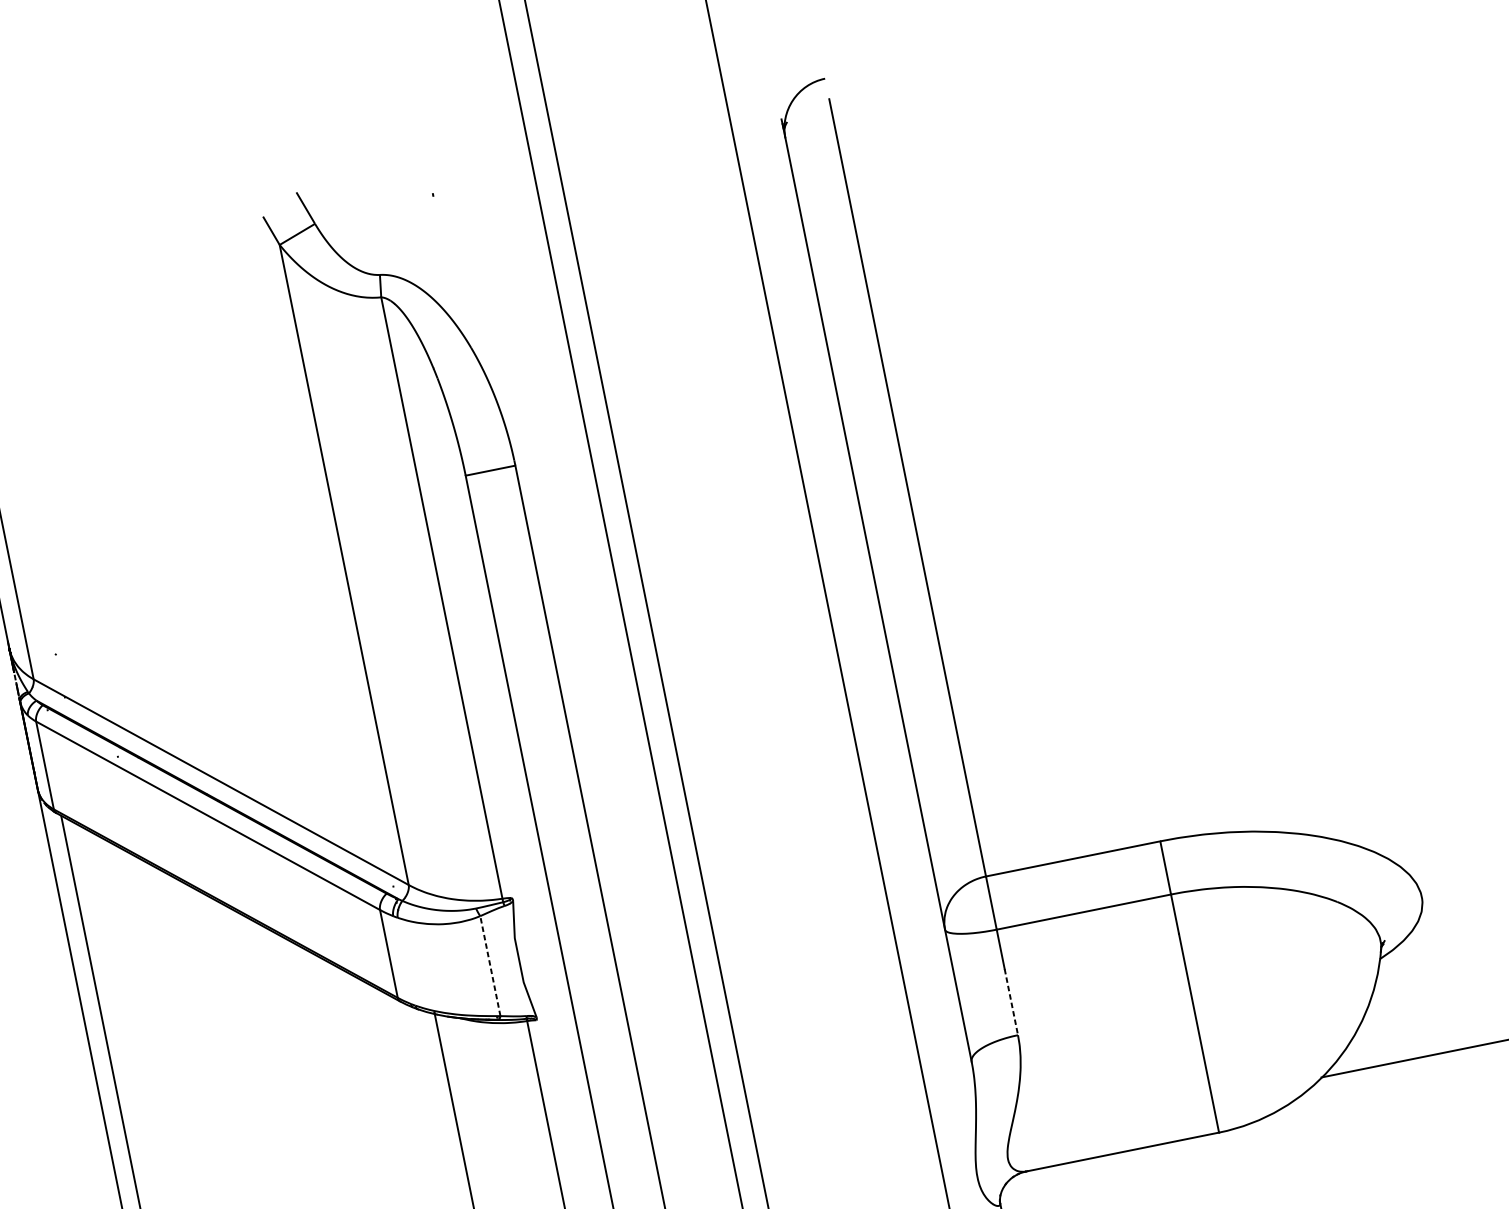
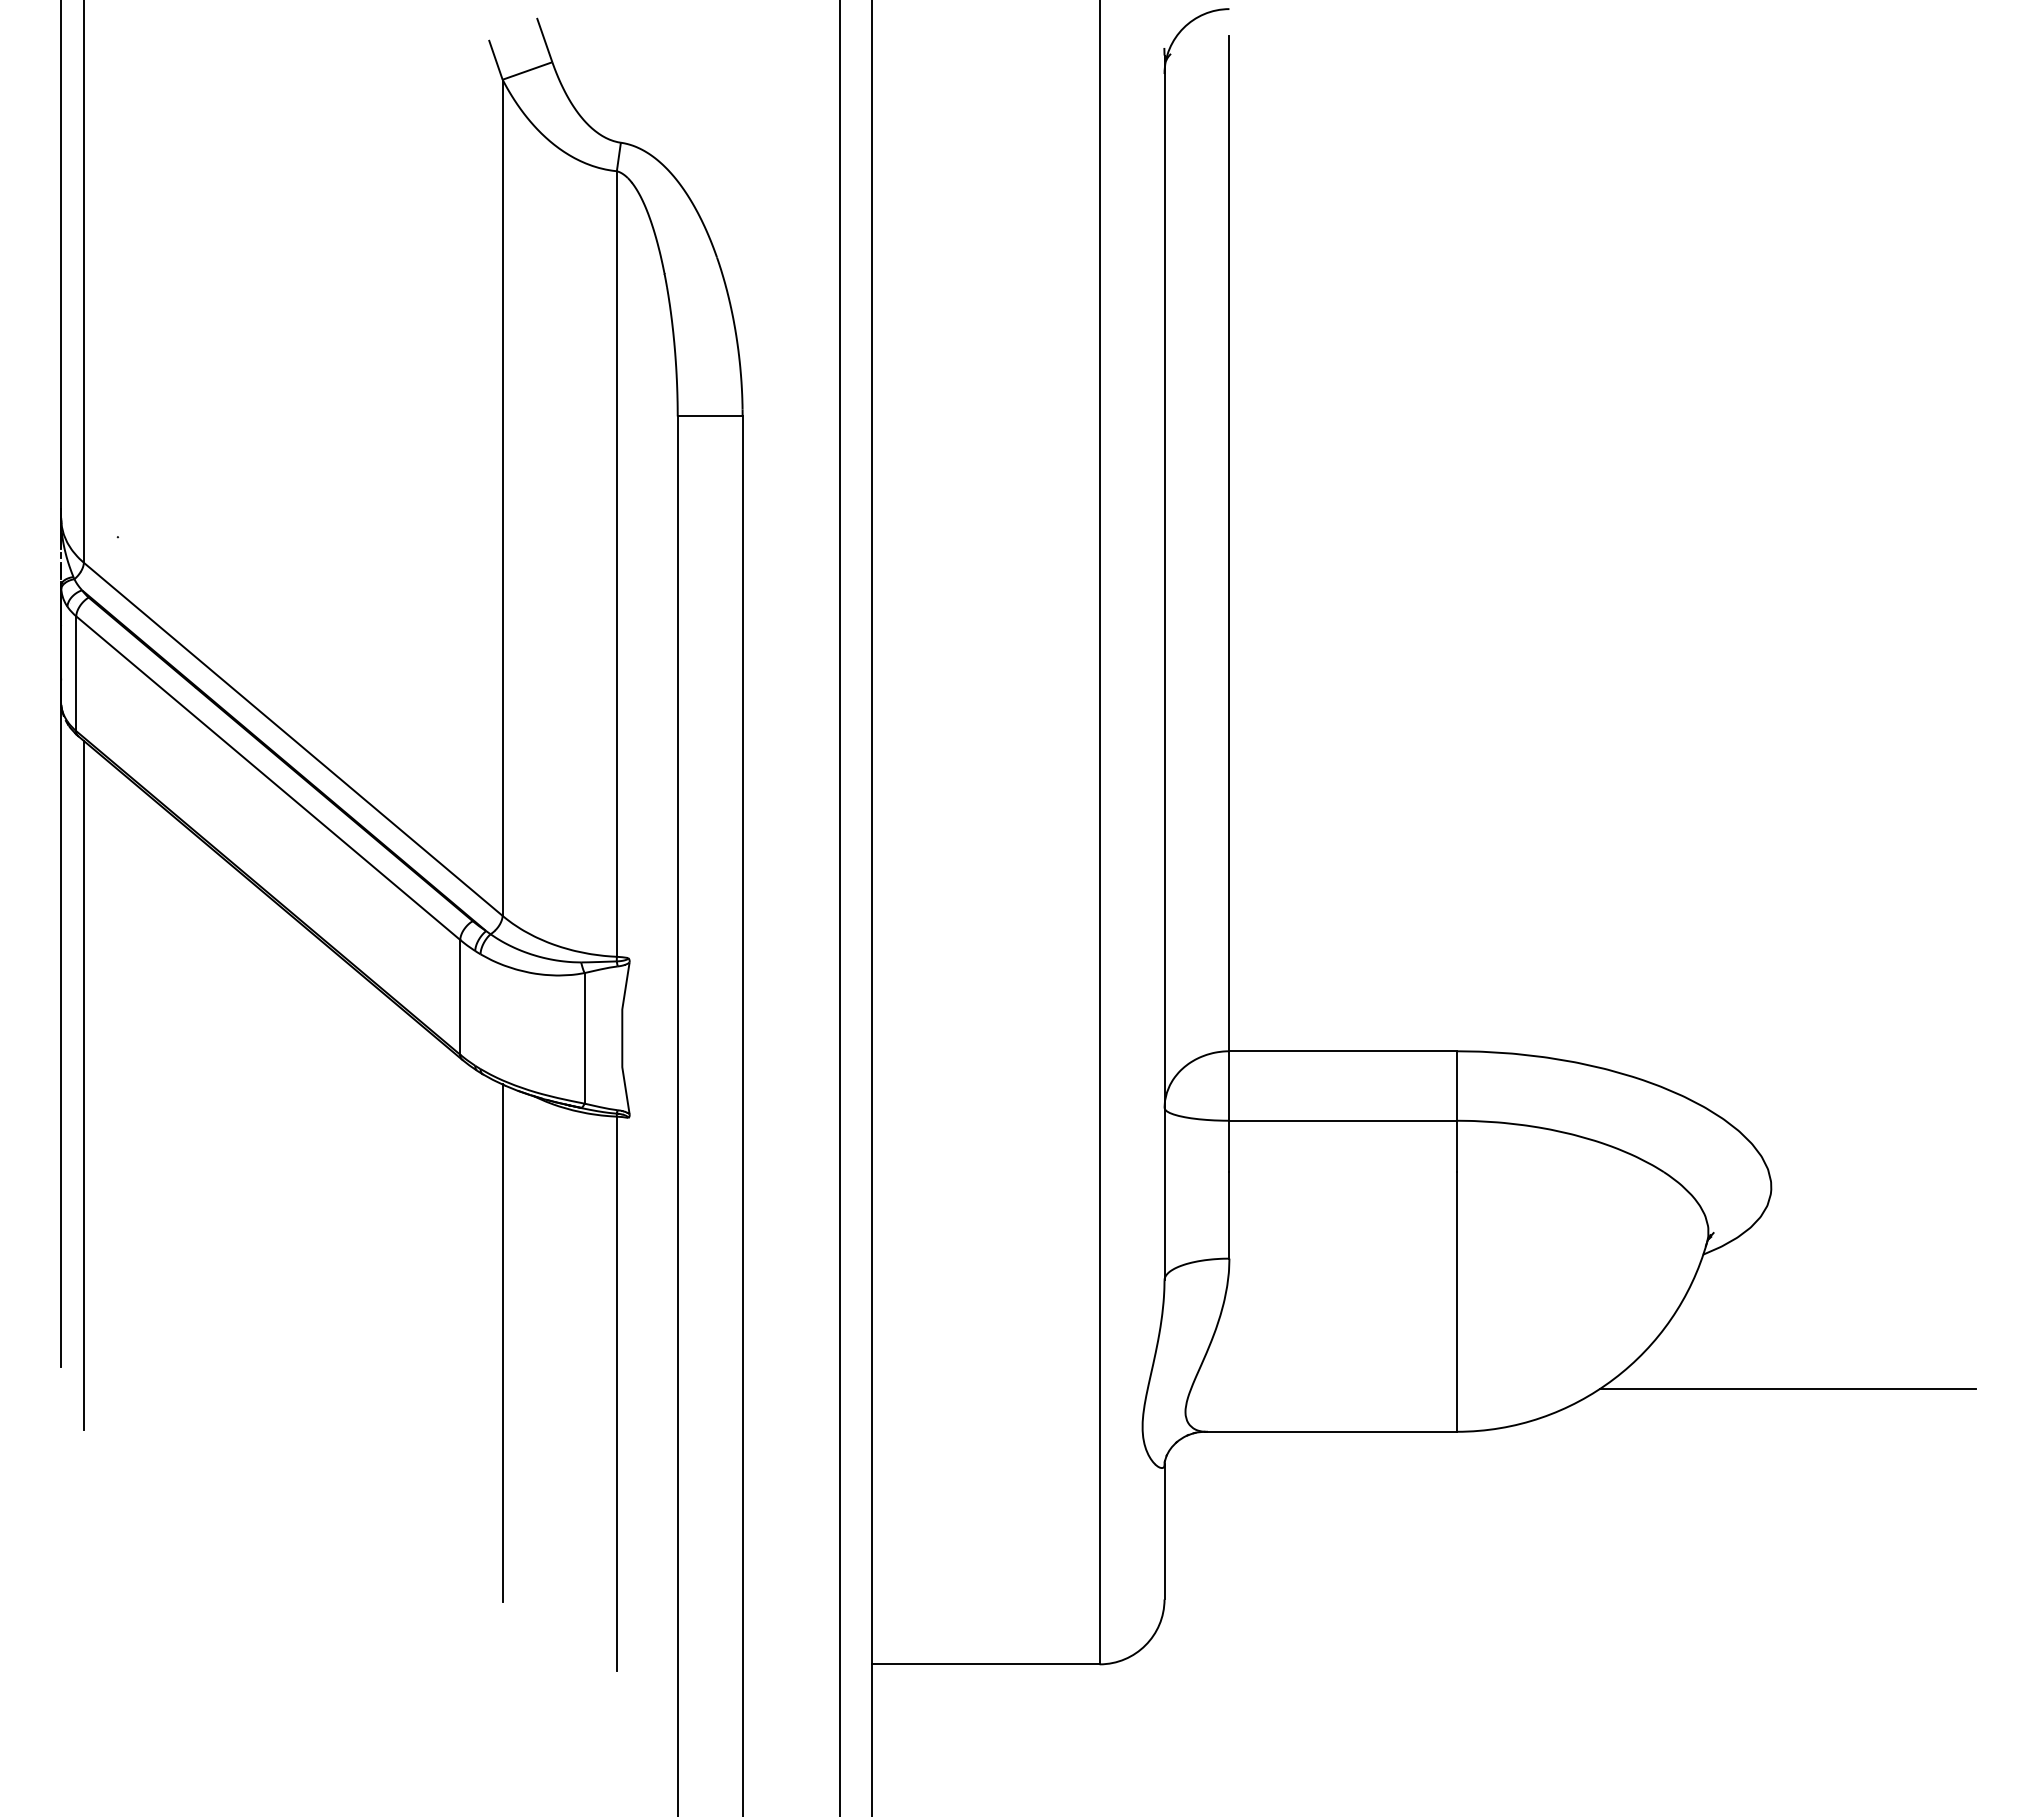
line: (490, 965) -> (584, 1037), dashed -> solid
line: (1011, 1002) -> (1229, 1215), dashed -> solid

